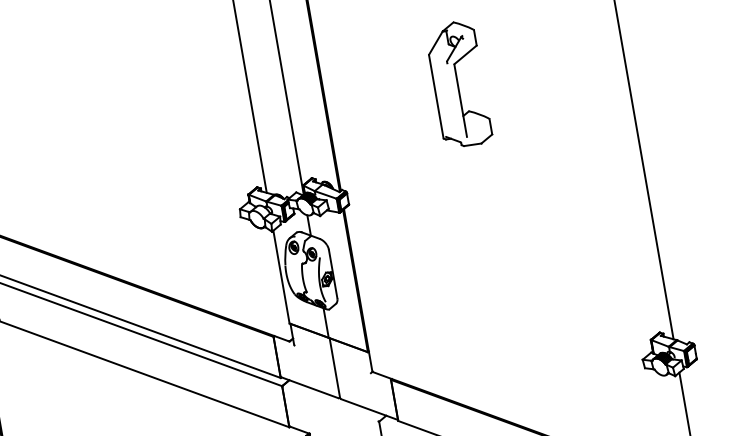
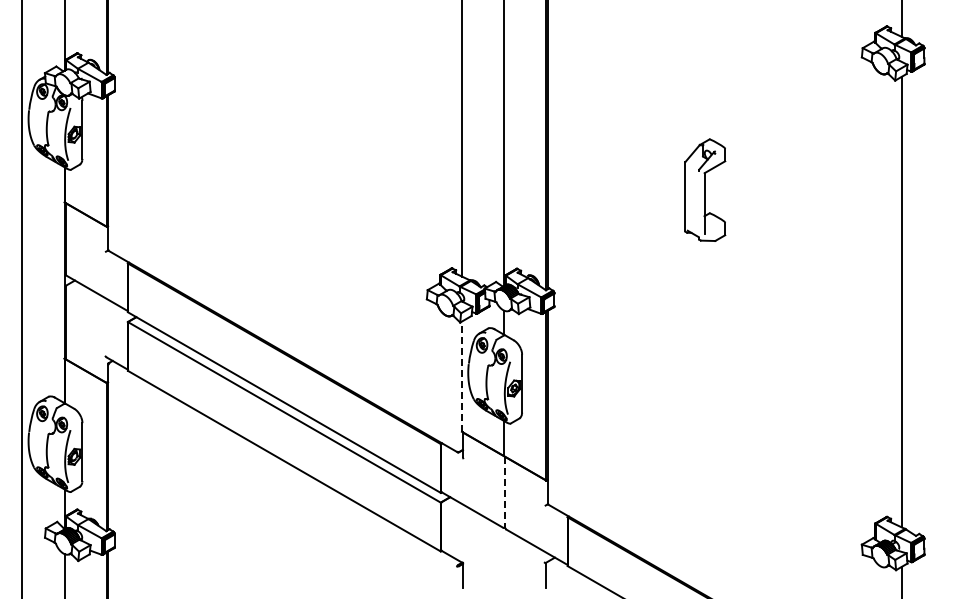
part: (458, 83) -> (705, 189), size x0.7
line: (281, 277) -> (461, 376), solid -> dashed
line: (335, 368) -> (505, 492), solid -> dashed

